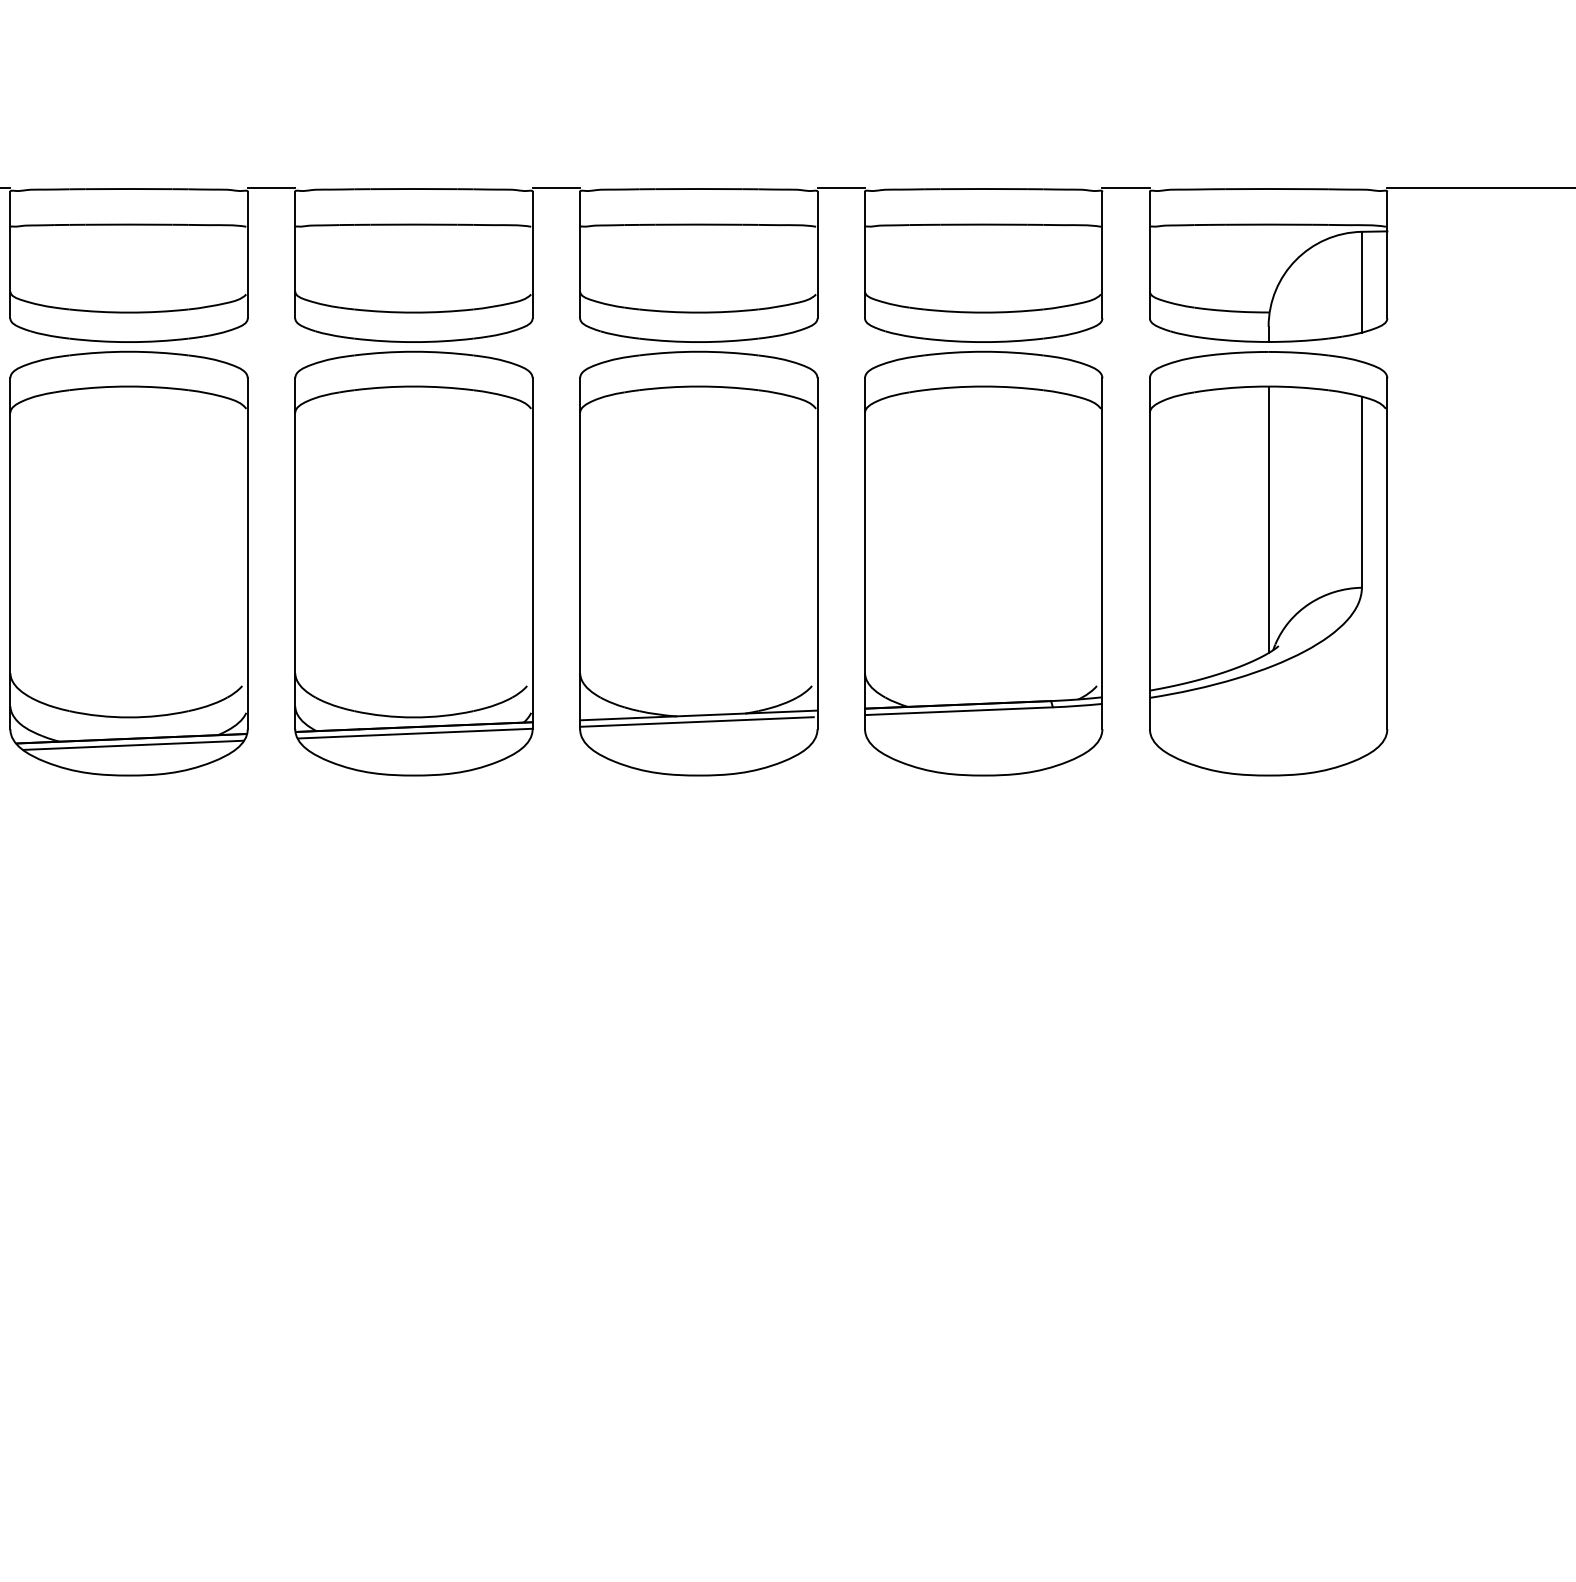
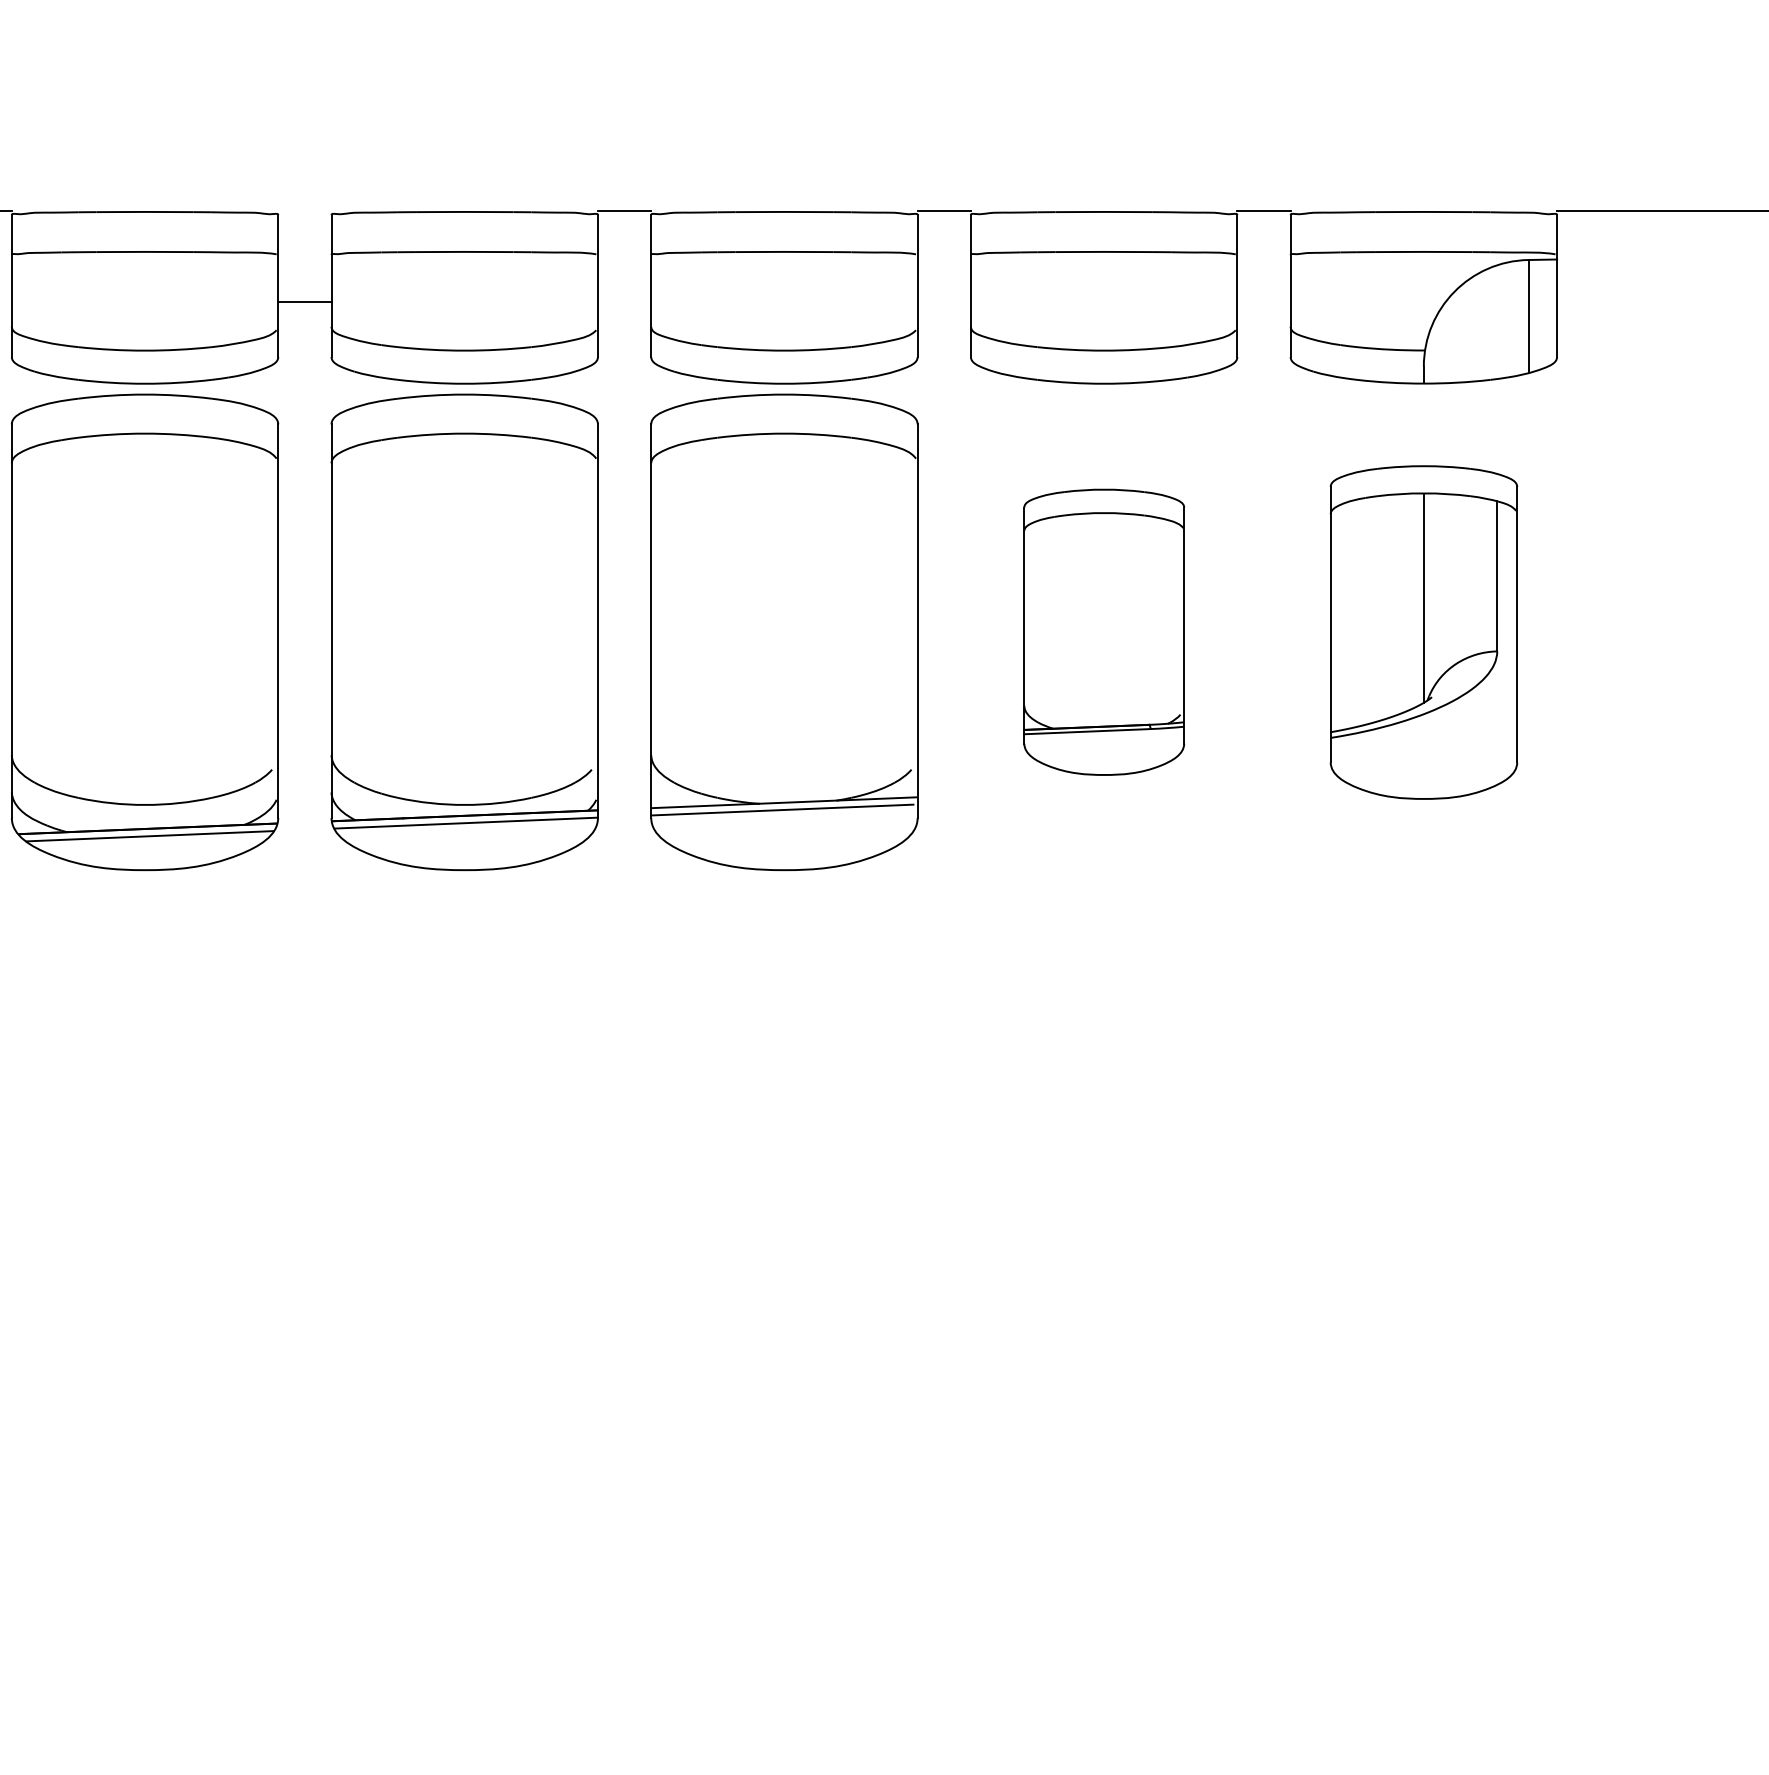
line: (271, 188) -> (304, 302), moved
part: (983, 563) -> (1103, 632), size x0.6
part: (1268, 563) -> (1423, 632), size x0.7

